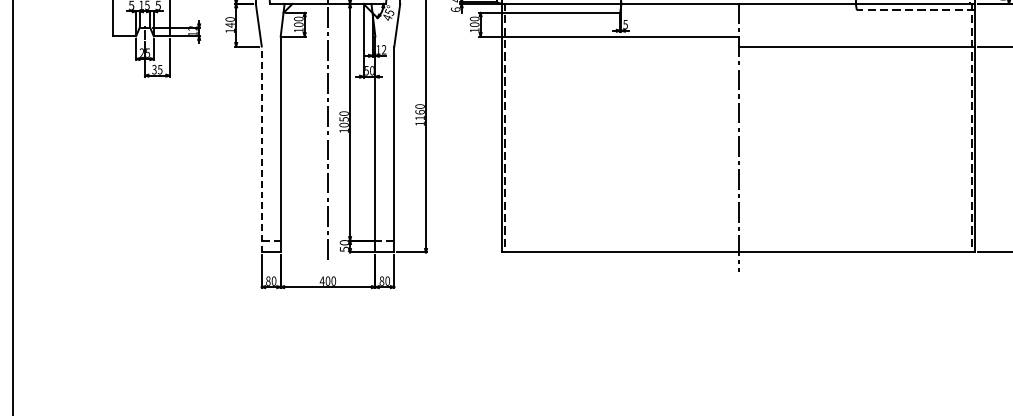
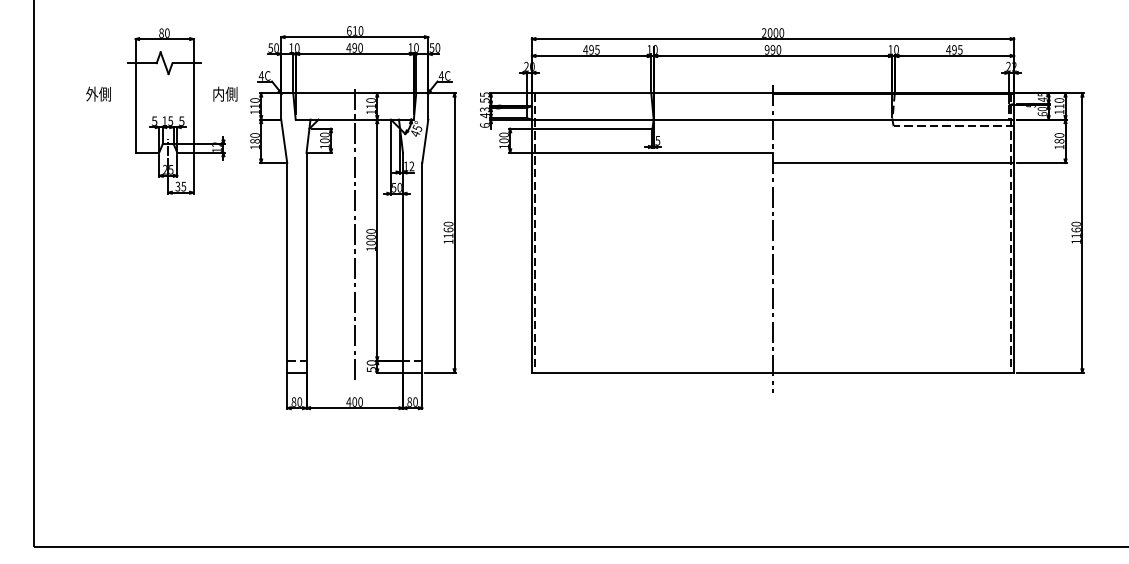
text: (229, 24) -> (254, 140), 140 -> 180
text: (343, 118) -> (370, 236), 1050 -> 1000
line: (262, 149) -> (287, 267), dashed -> solid

